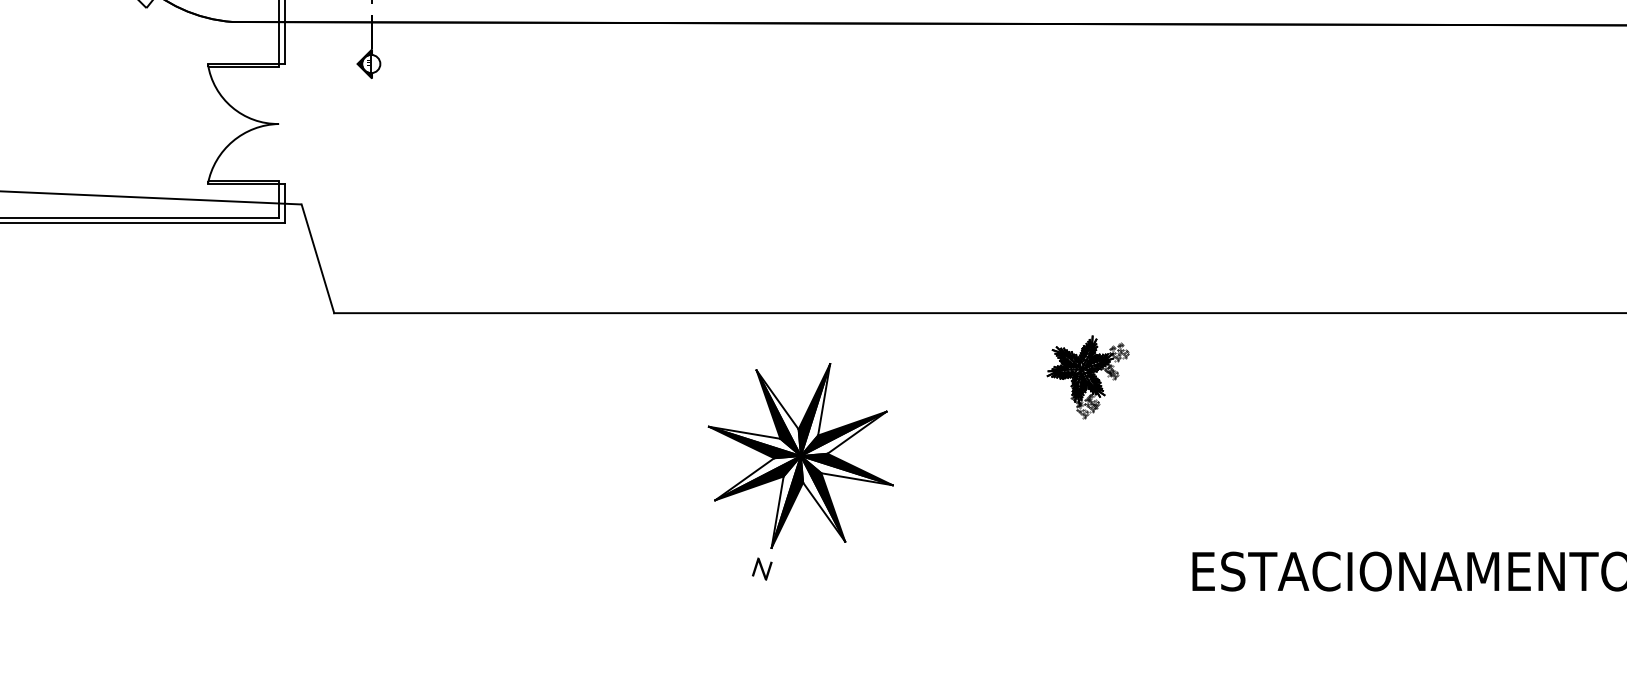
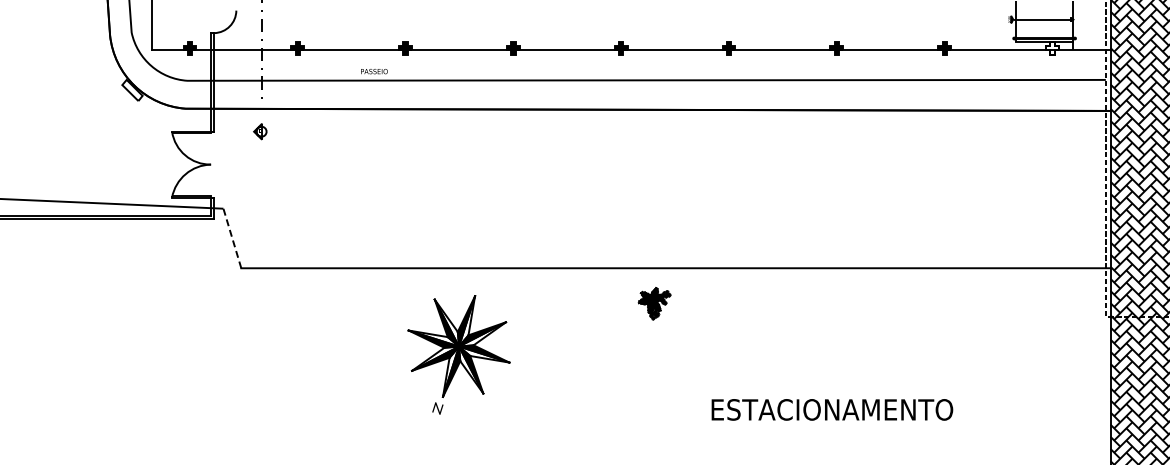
line: (318, 258) -> (232, 238), solid -> dashed
part: (1088, 377) -> (654, 303), size x0.7
part: (799, 470) -> (458, 354), moved

